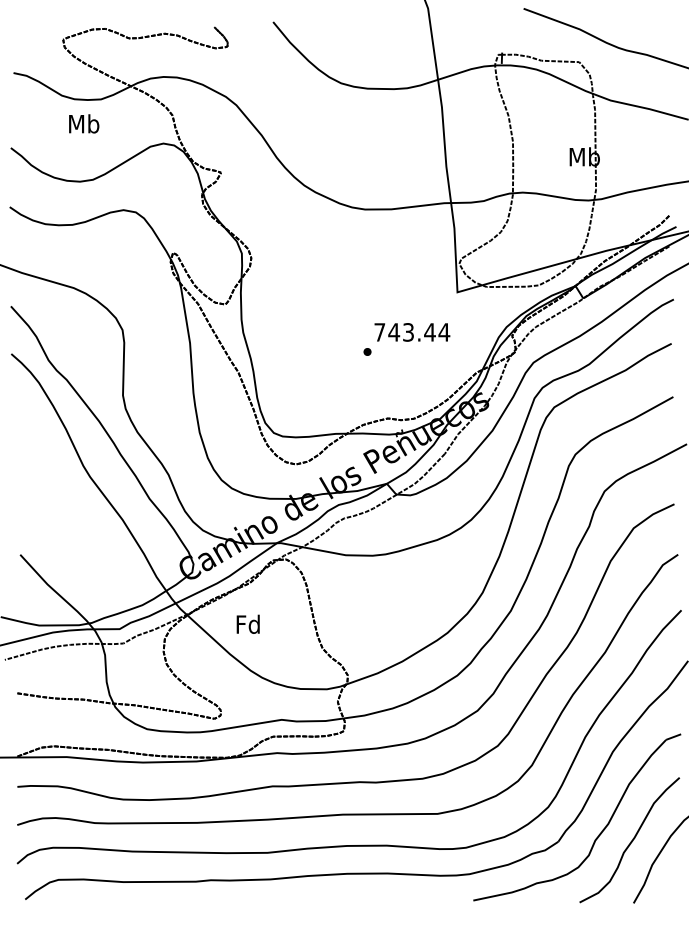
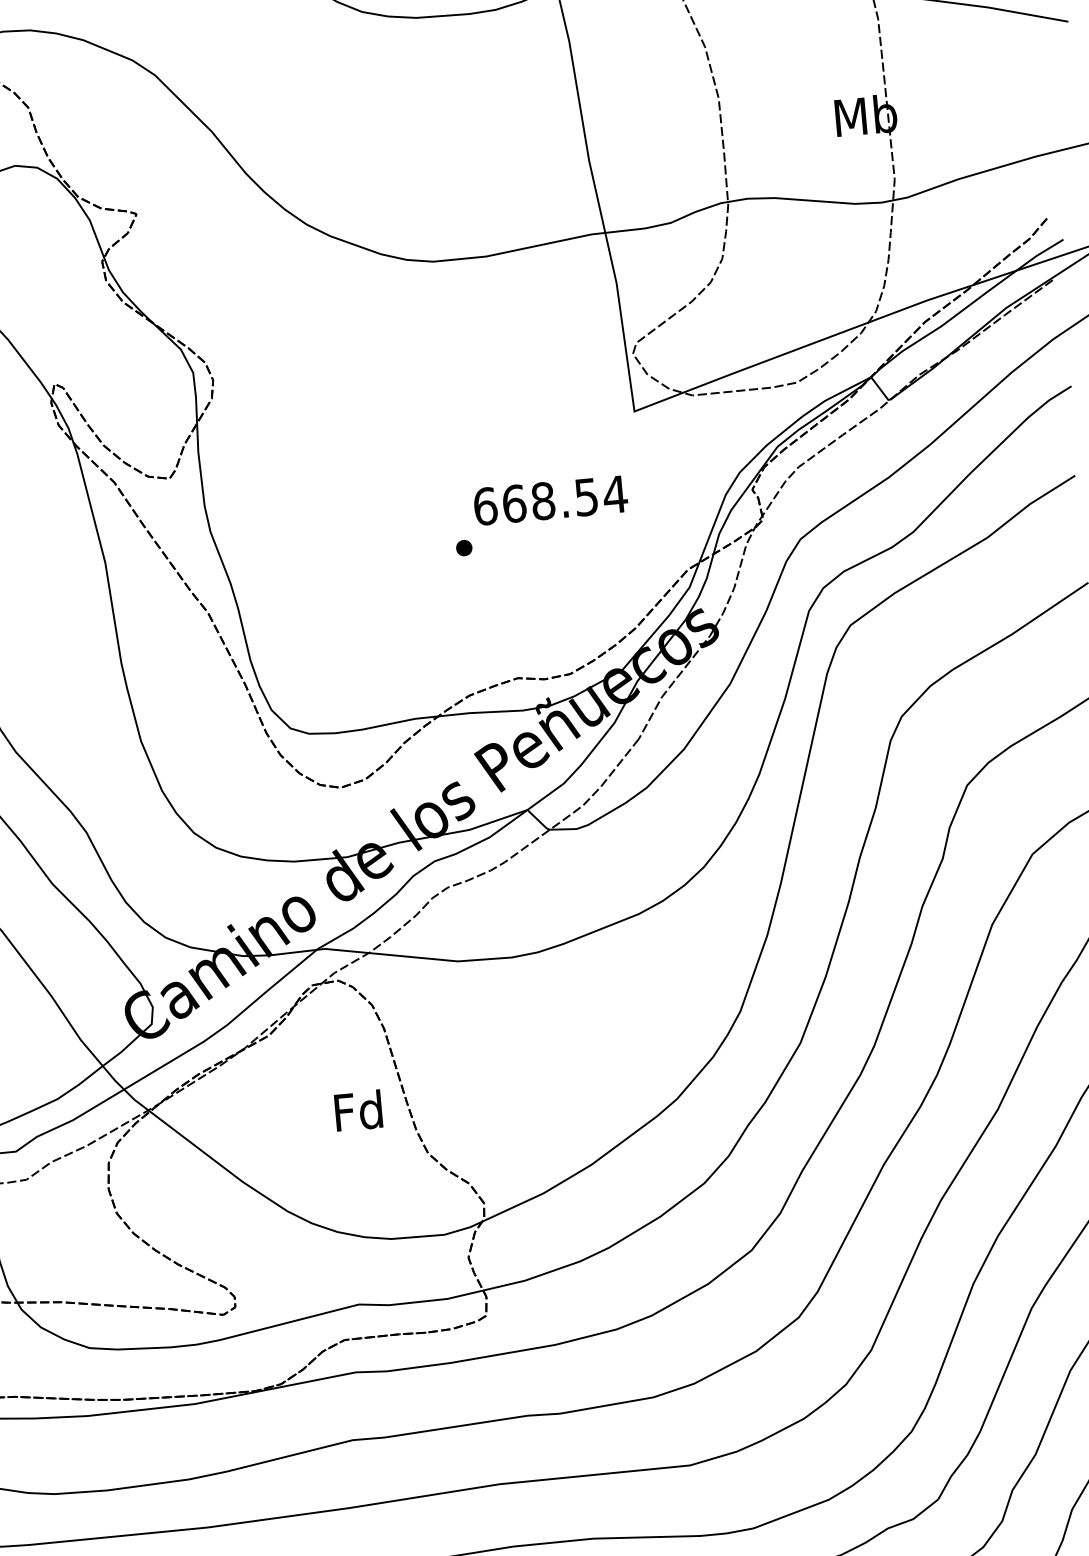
text: (404, 332) -> (535, 502), 743.44 -> 668.54
text: (247, 623) -> (356, 1109), moved

